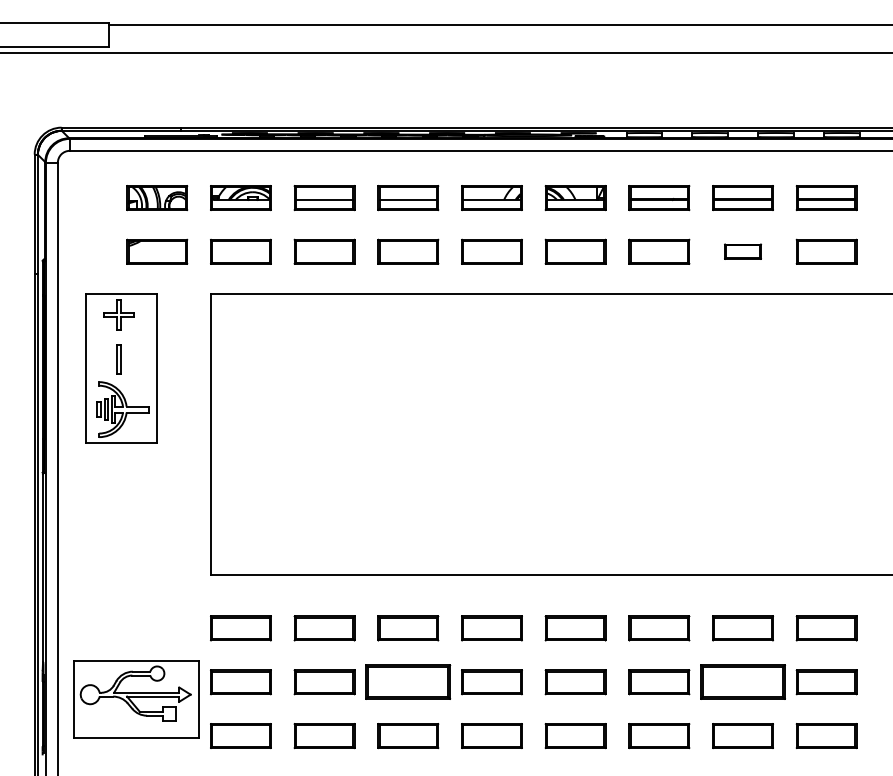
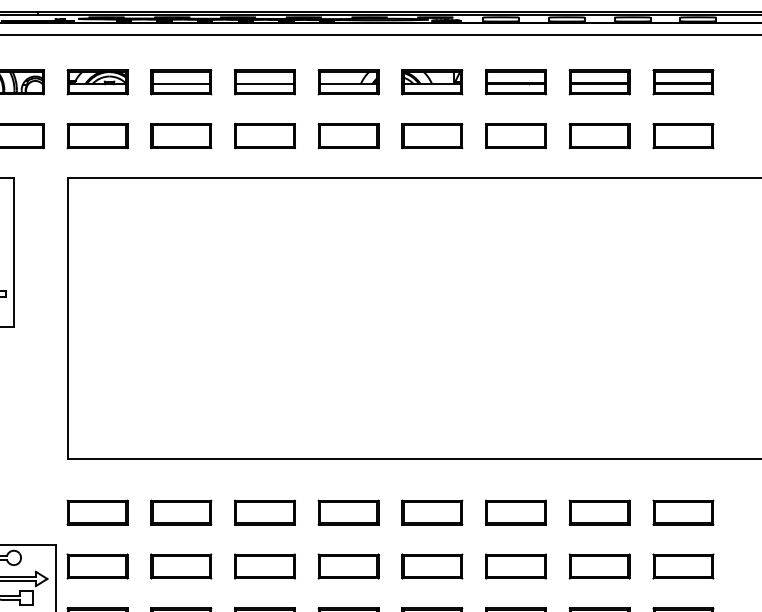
part: (742, 251) -> (599, 135), size x1.67
part: (408, 682) -> (265, 566), size x0.71
part: (742, 682) -> (599, 566), size x0.71

